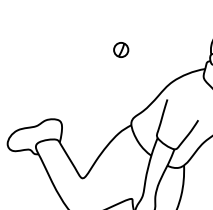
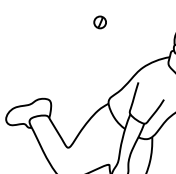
part: (120, 50) -> (99, 22), moved

